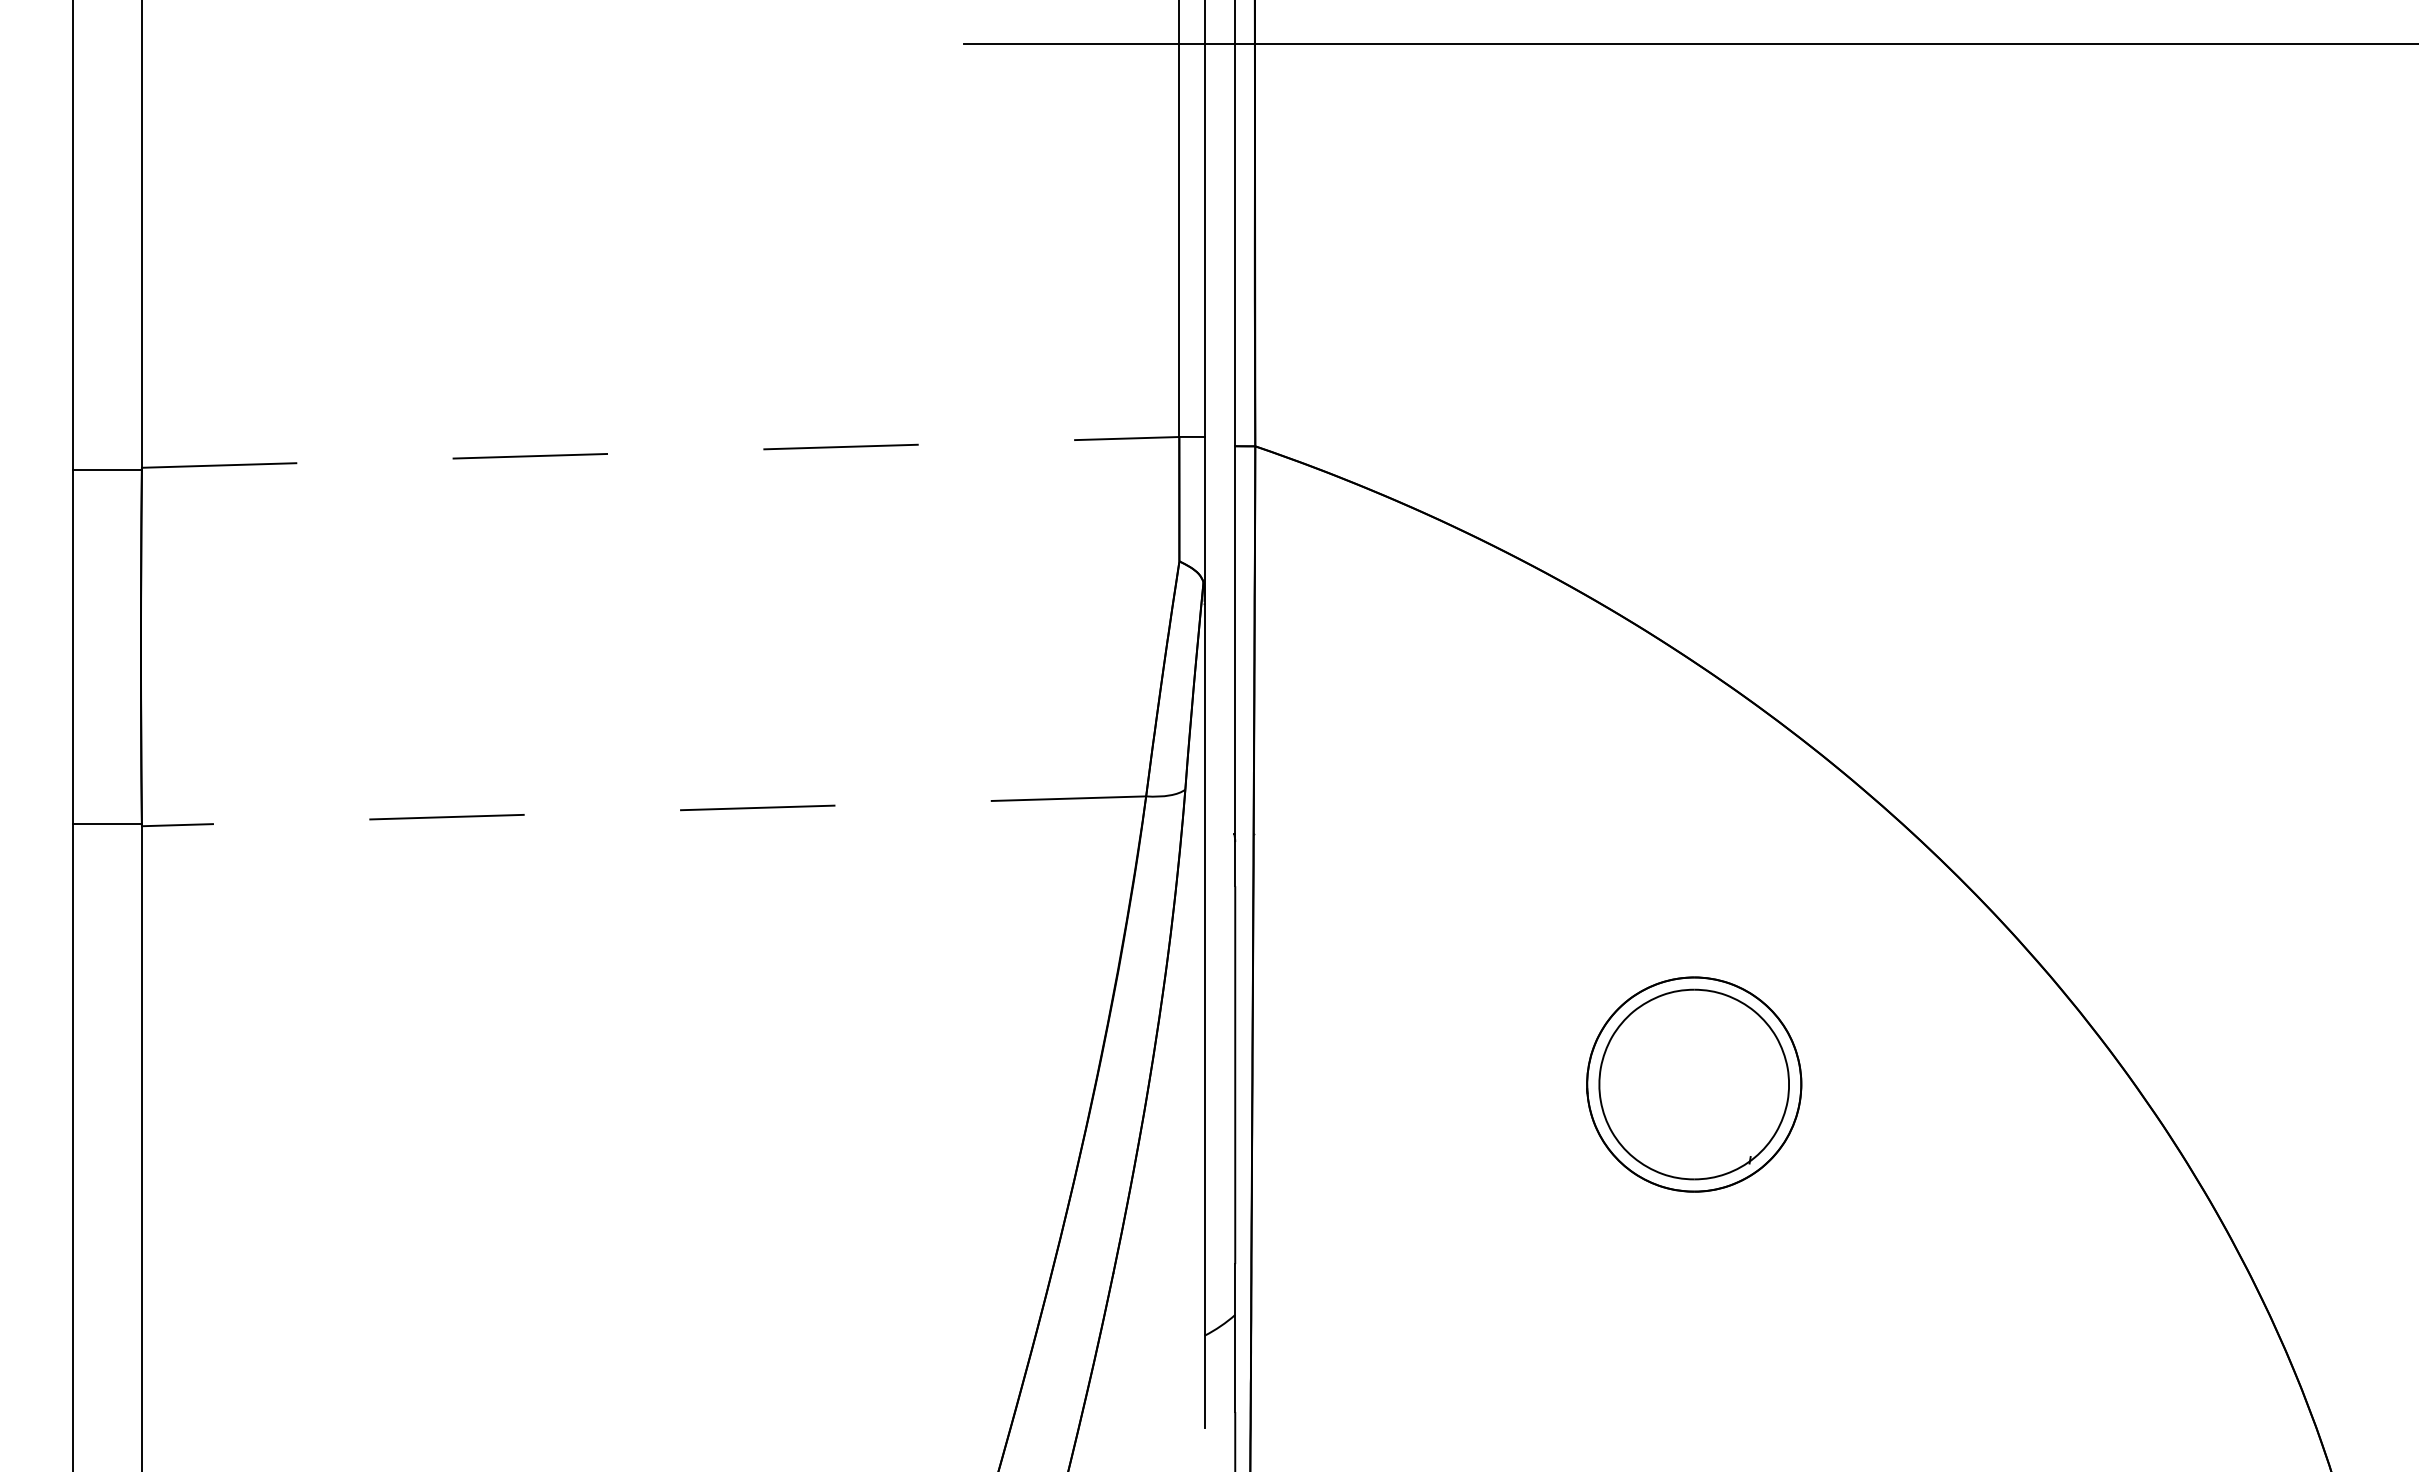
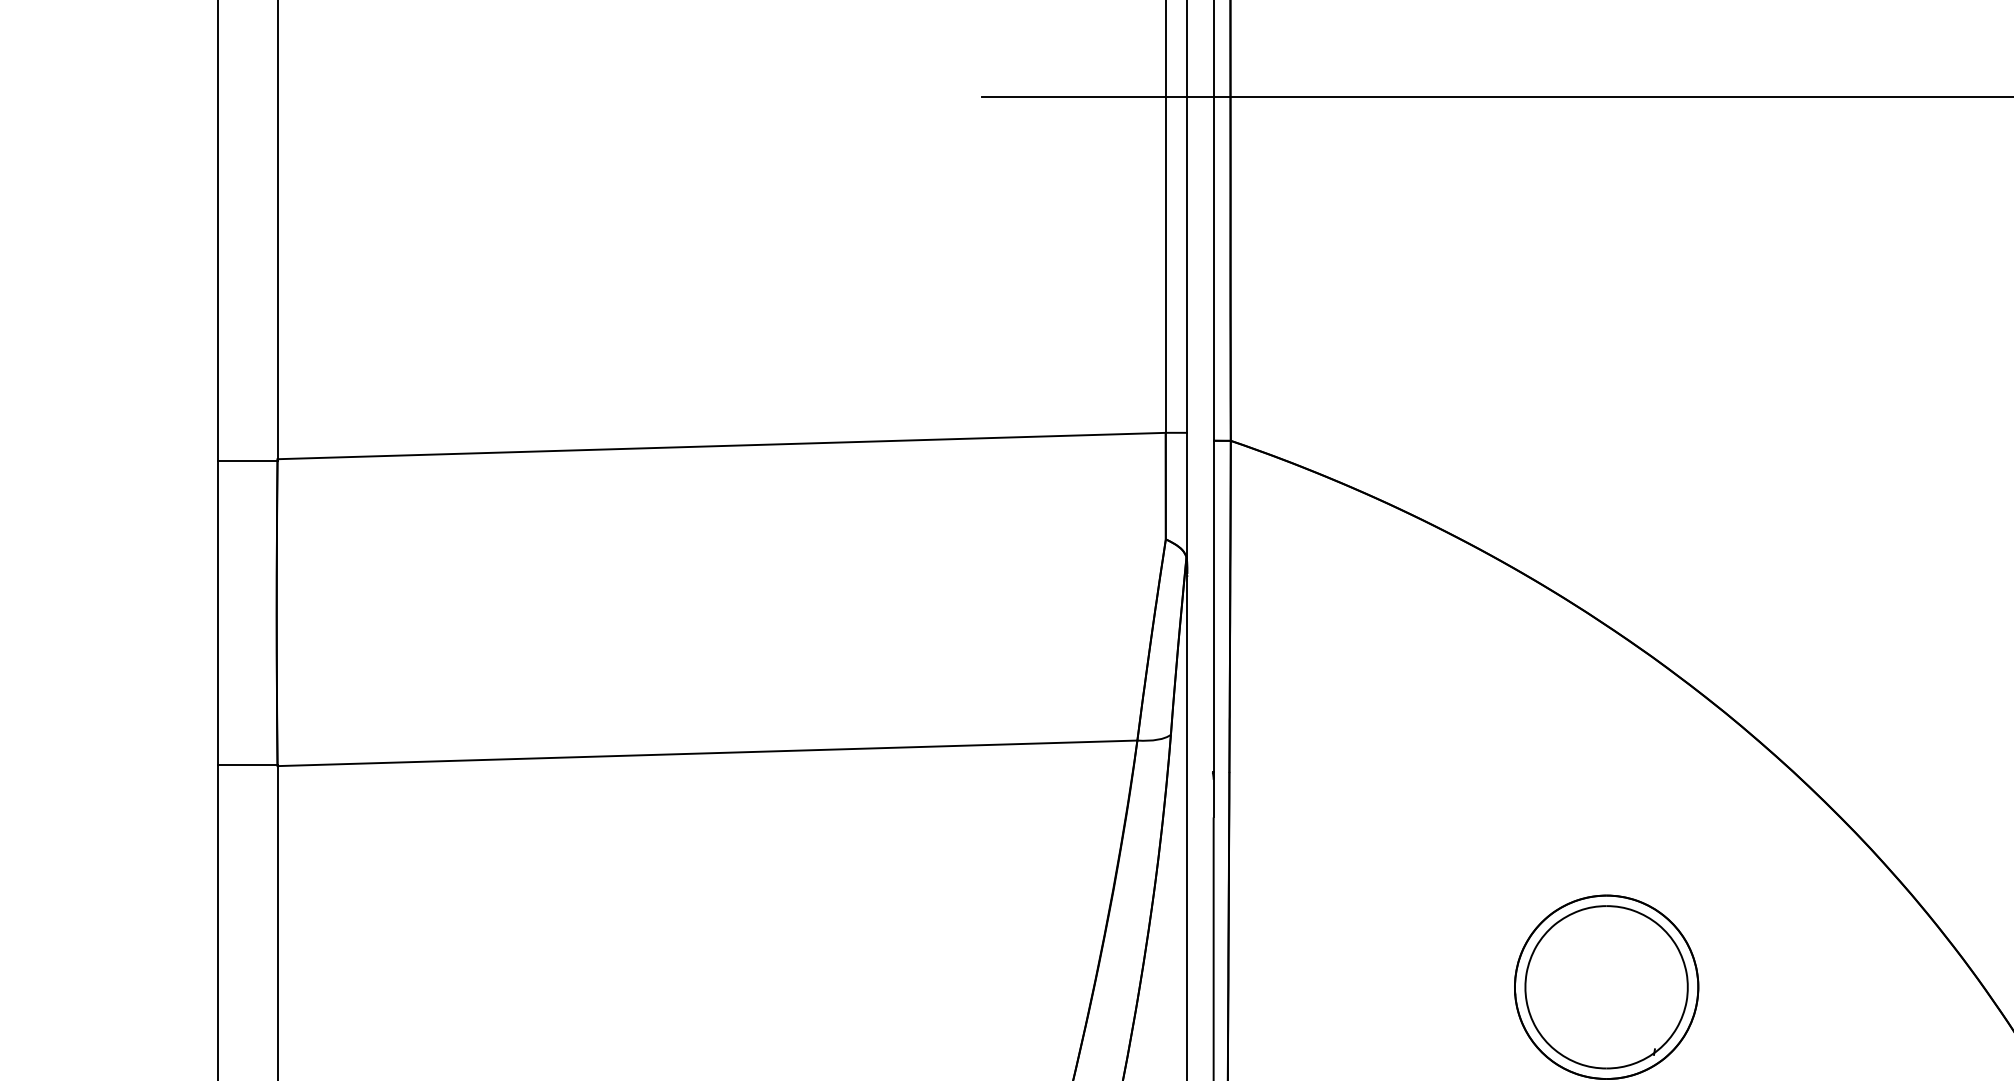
line: (661, 452) -> (722, 446), dashed -> solid
line: (643, 811) -> (706, 753), dashed -> solid

